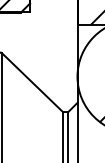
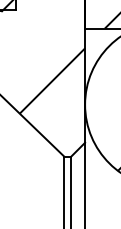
hatch: (54, 60) -> (51, 80), added

